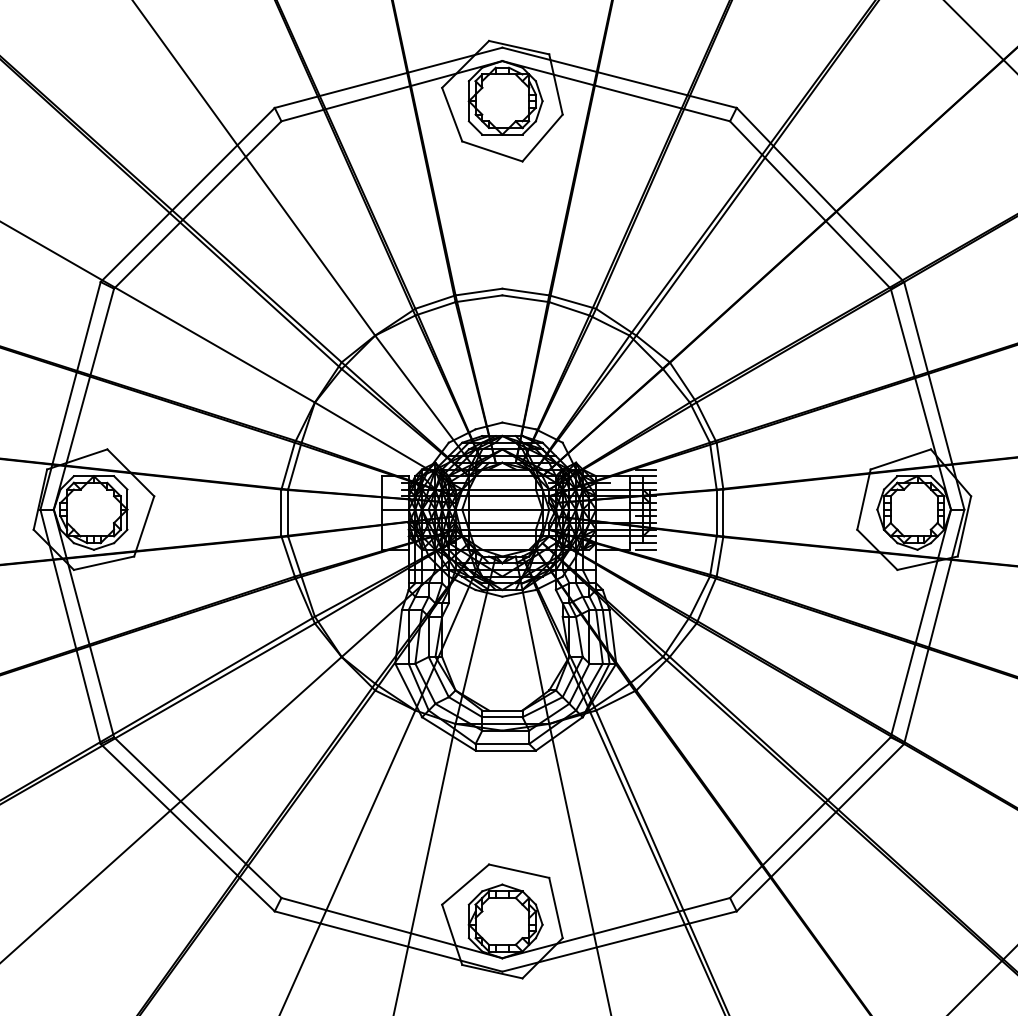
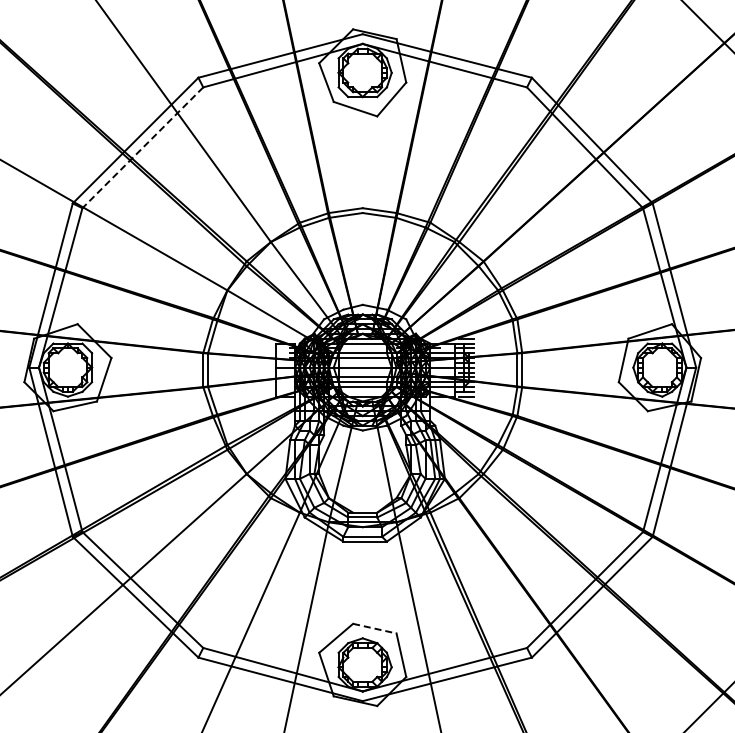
line: (197, 205) -> (142, 148), solid -> dashed
line: (520, 871) -> (375, 628), solid -> dashed

